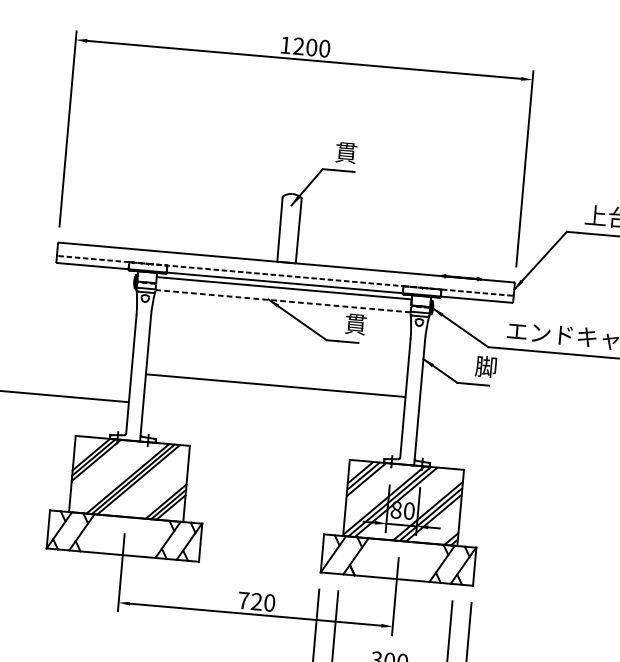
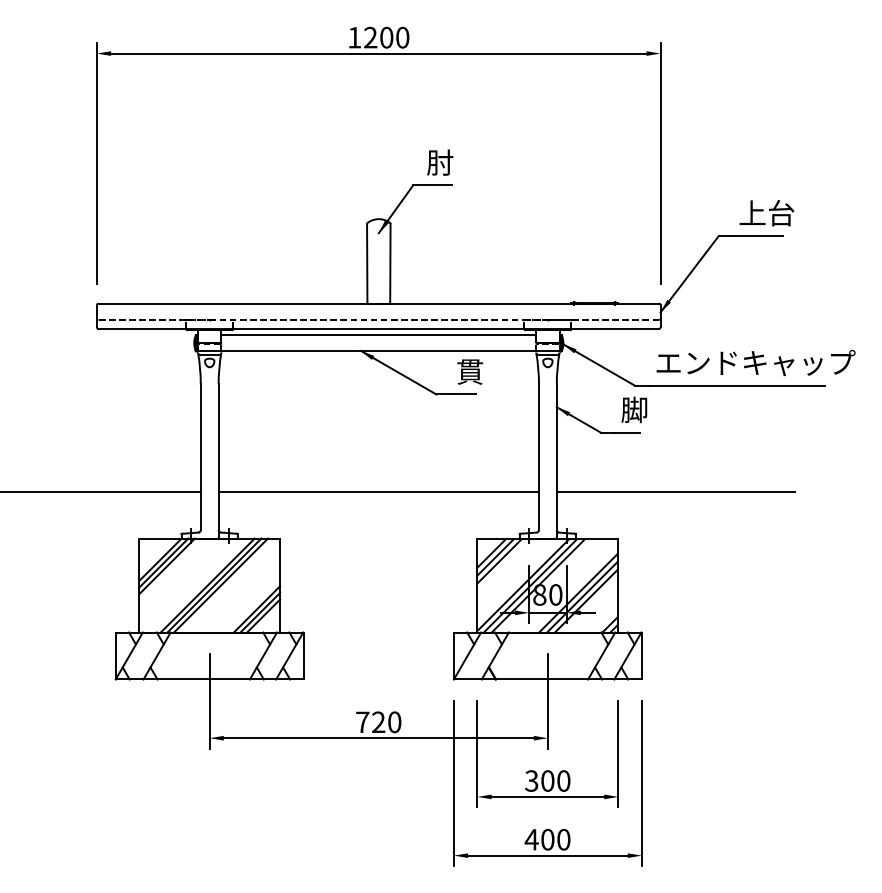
text: (346, 152) -> (440, 162), 貫 -> 肘
line: (282, 301) -> (378, 351), dashed -> solid
line: (275, 385) -> (378, 491), moved
line: (513, 435) -> (675, 491), added

